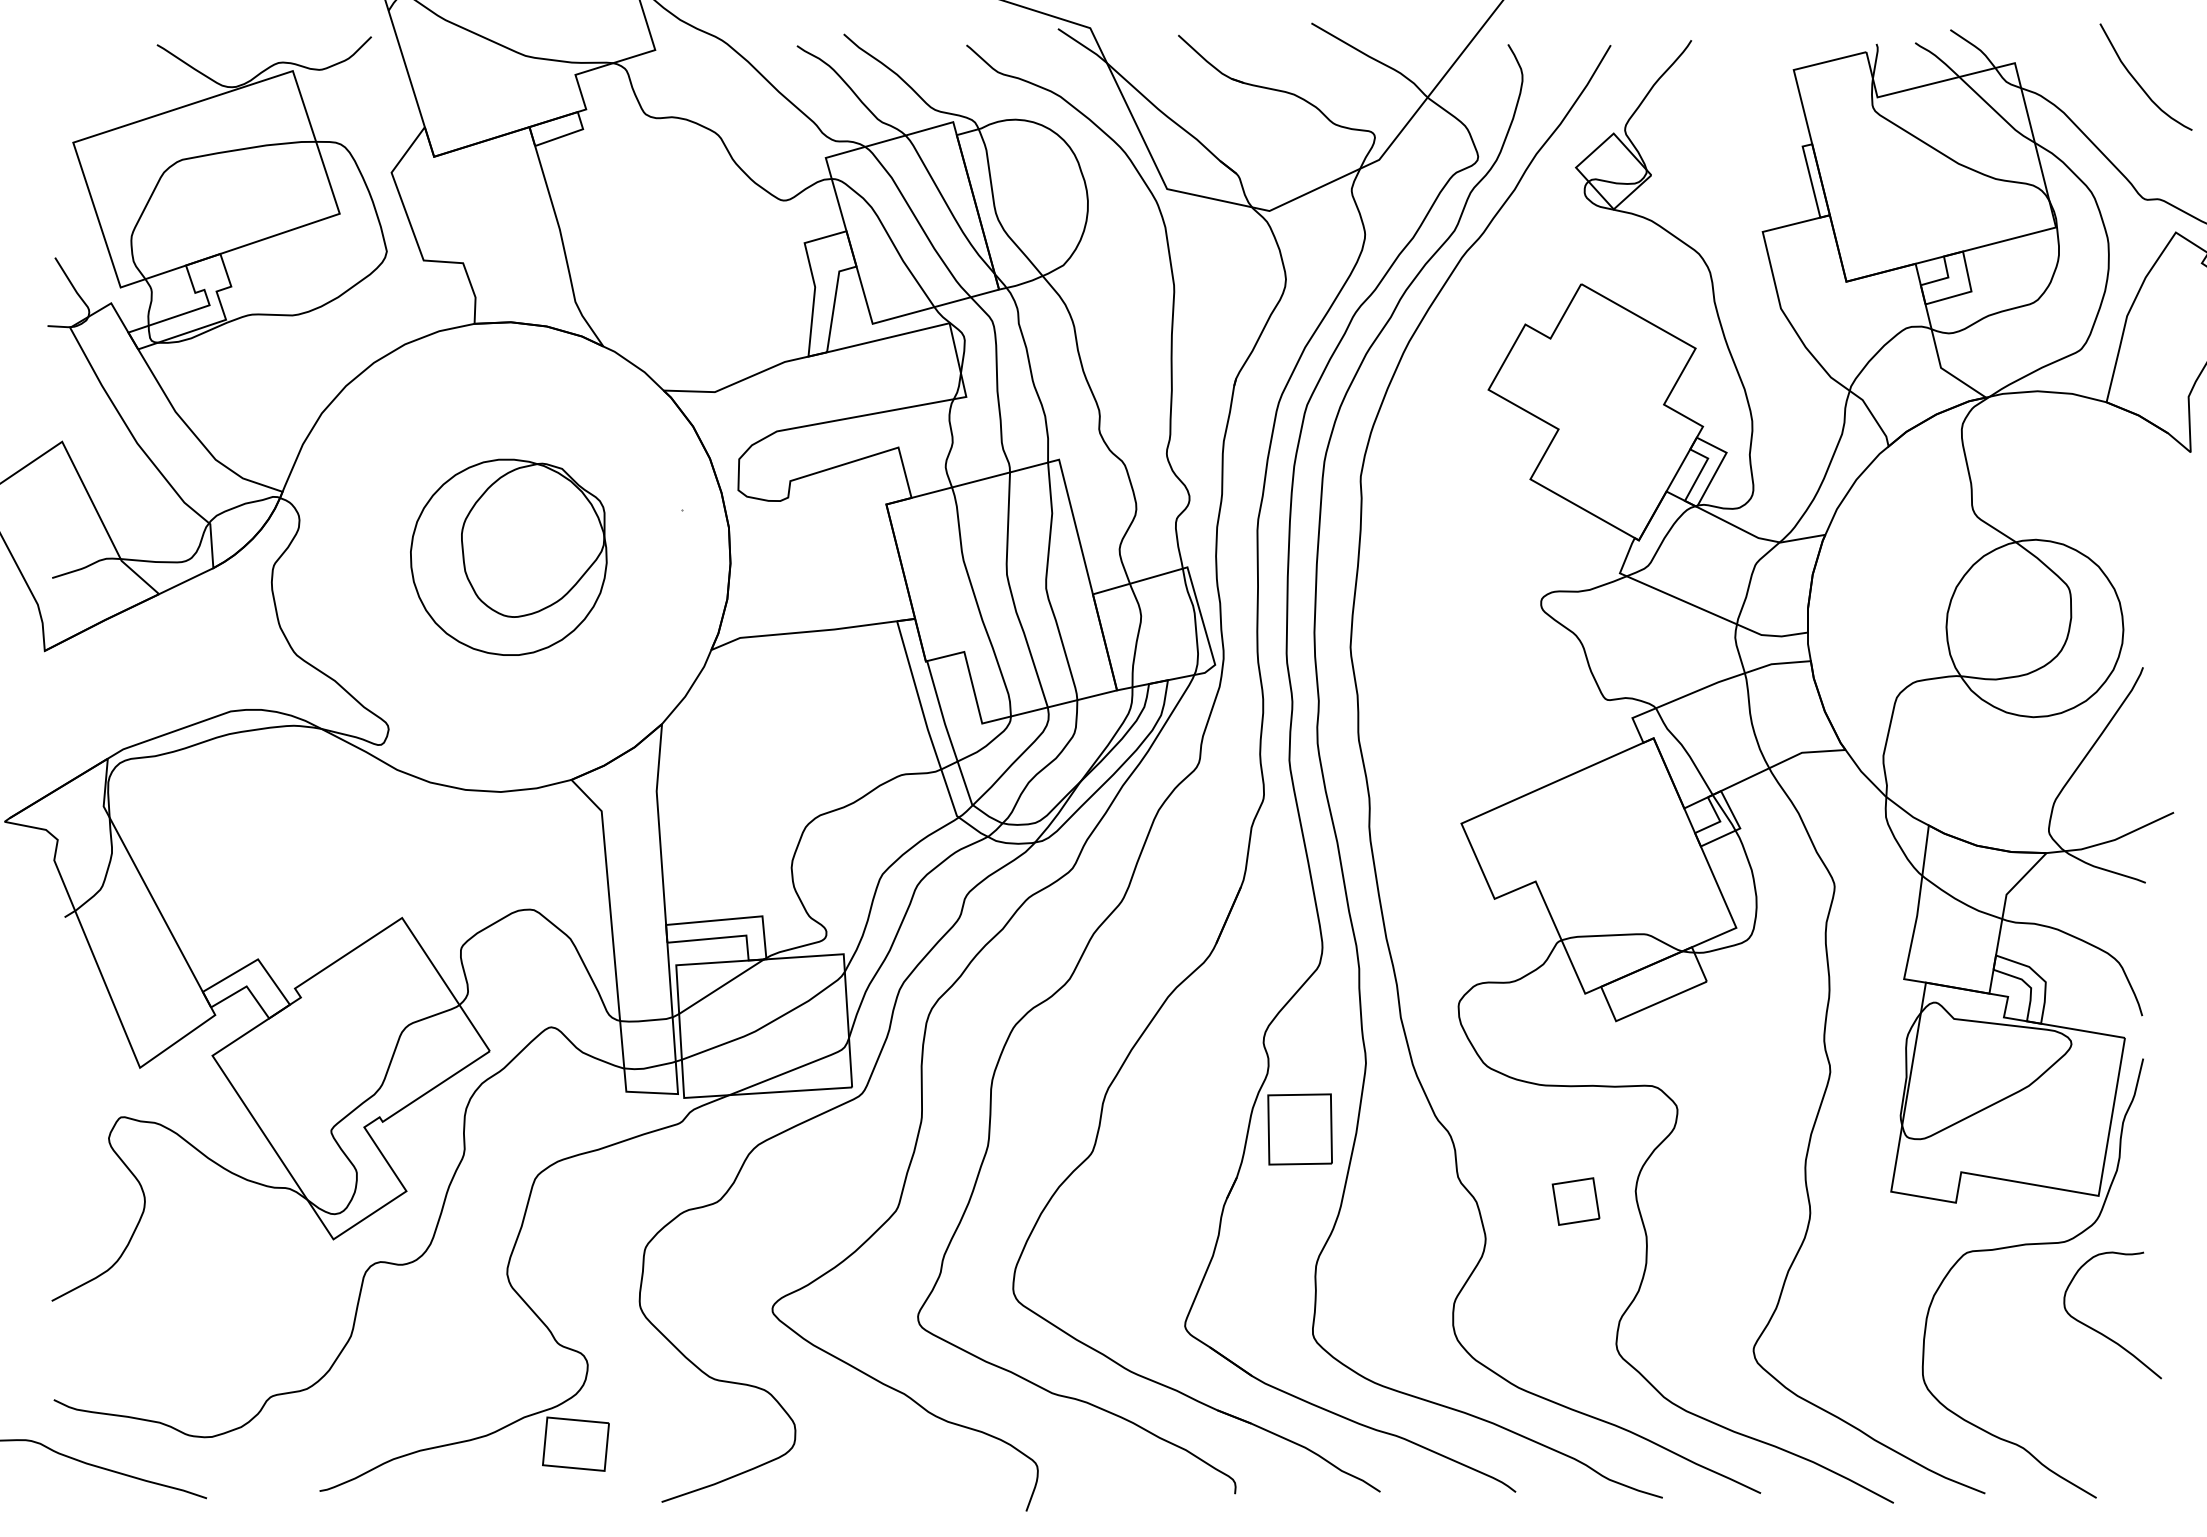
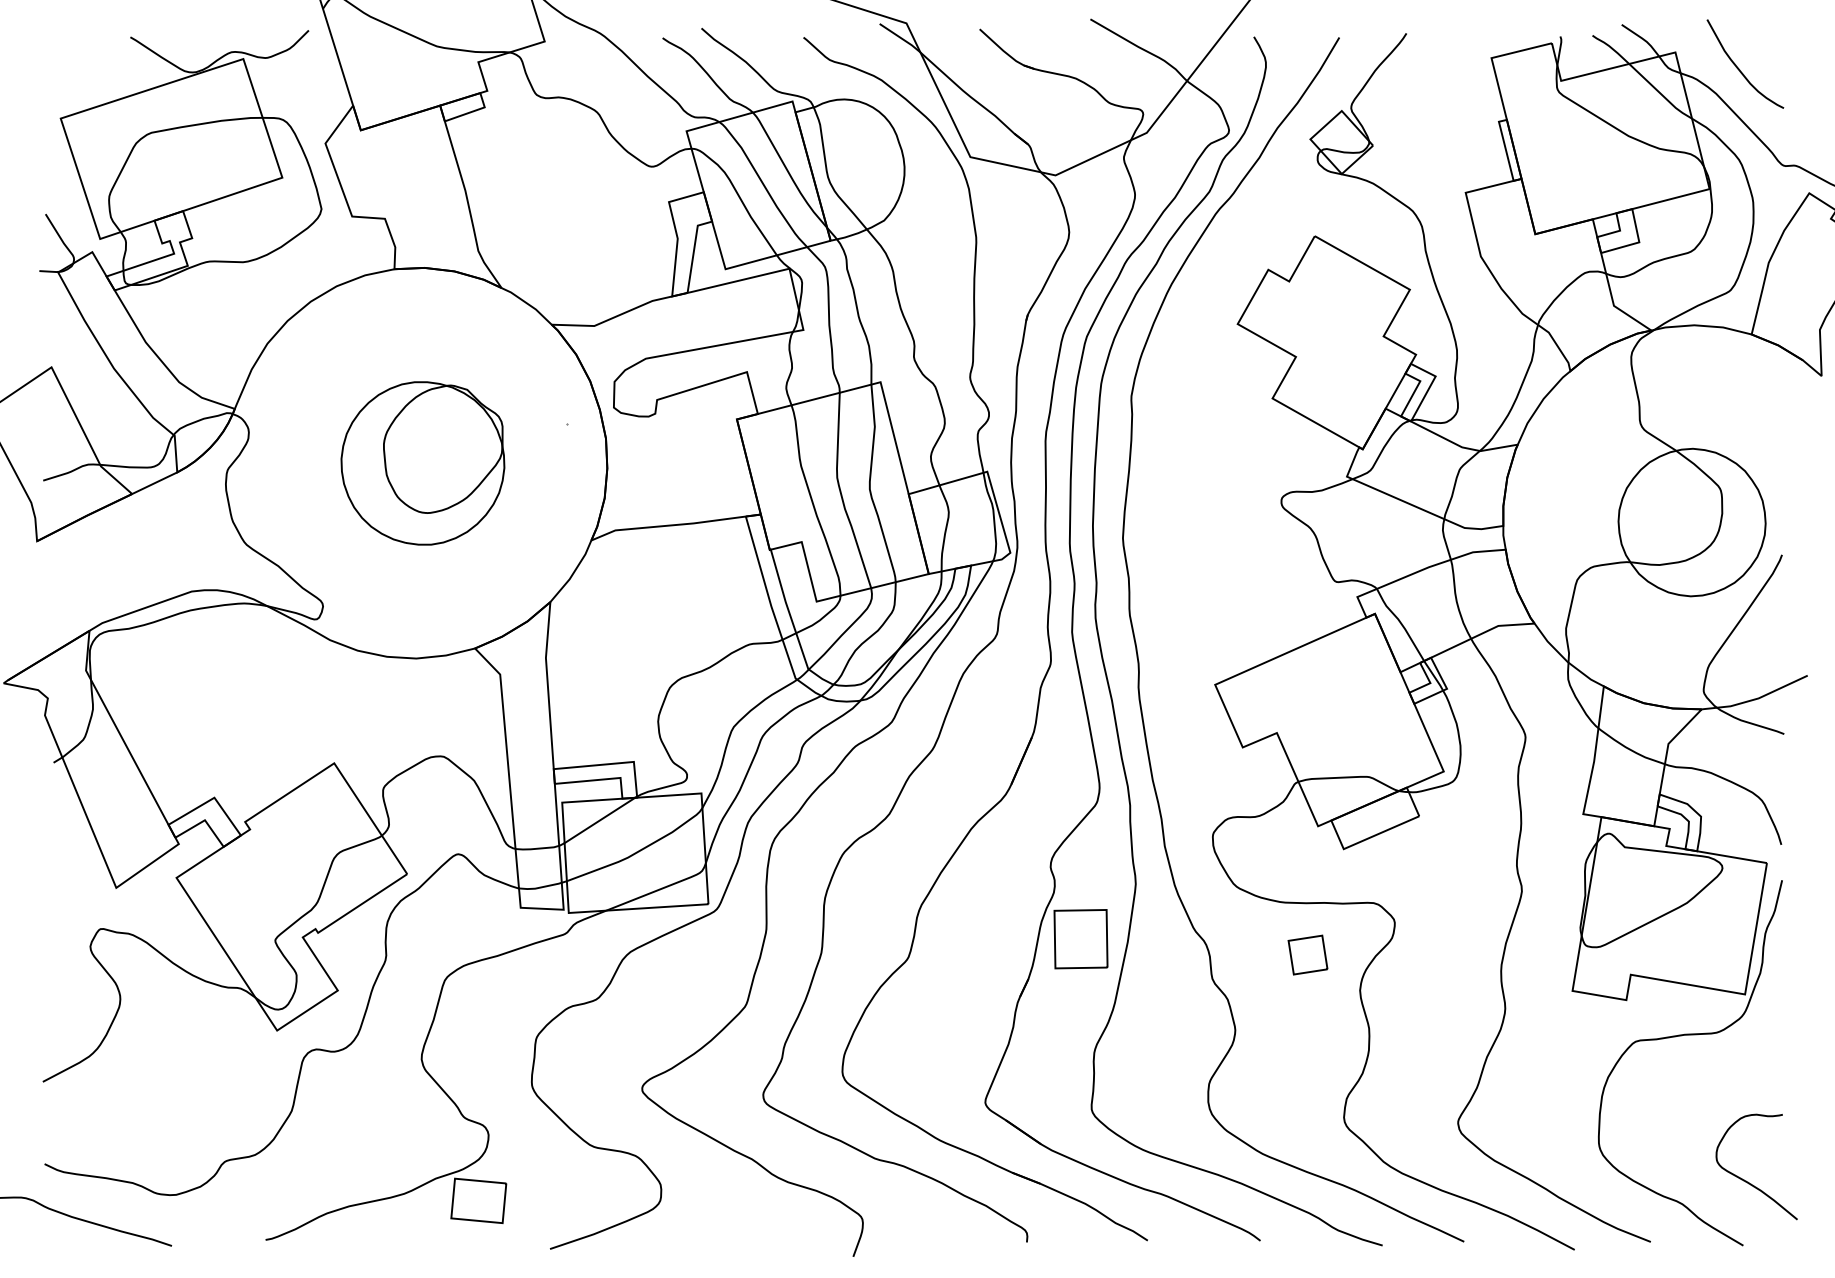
curve: (2138, 82) -> (1739, 68), moved
part: (1575, 1201) -> (1307, 955), moved
curve: (2101, 1332) -> (1747, 1181), moved

